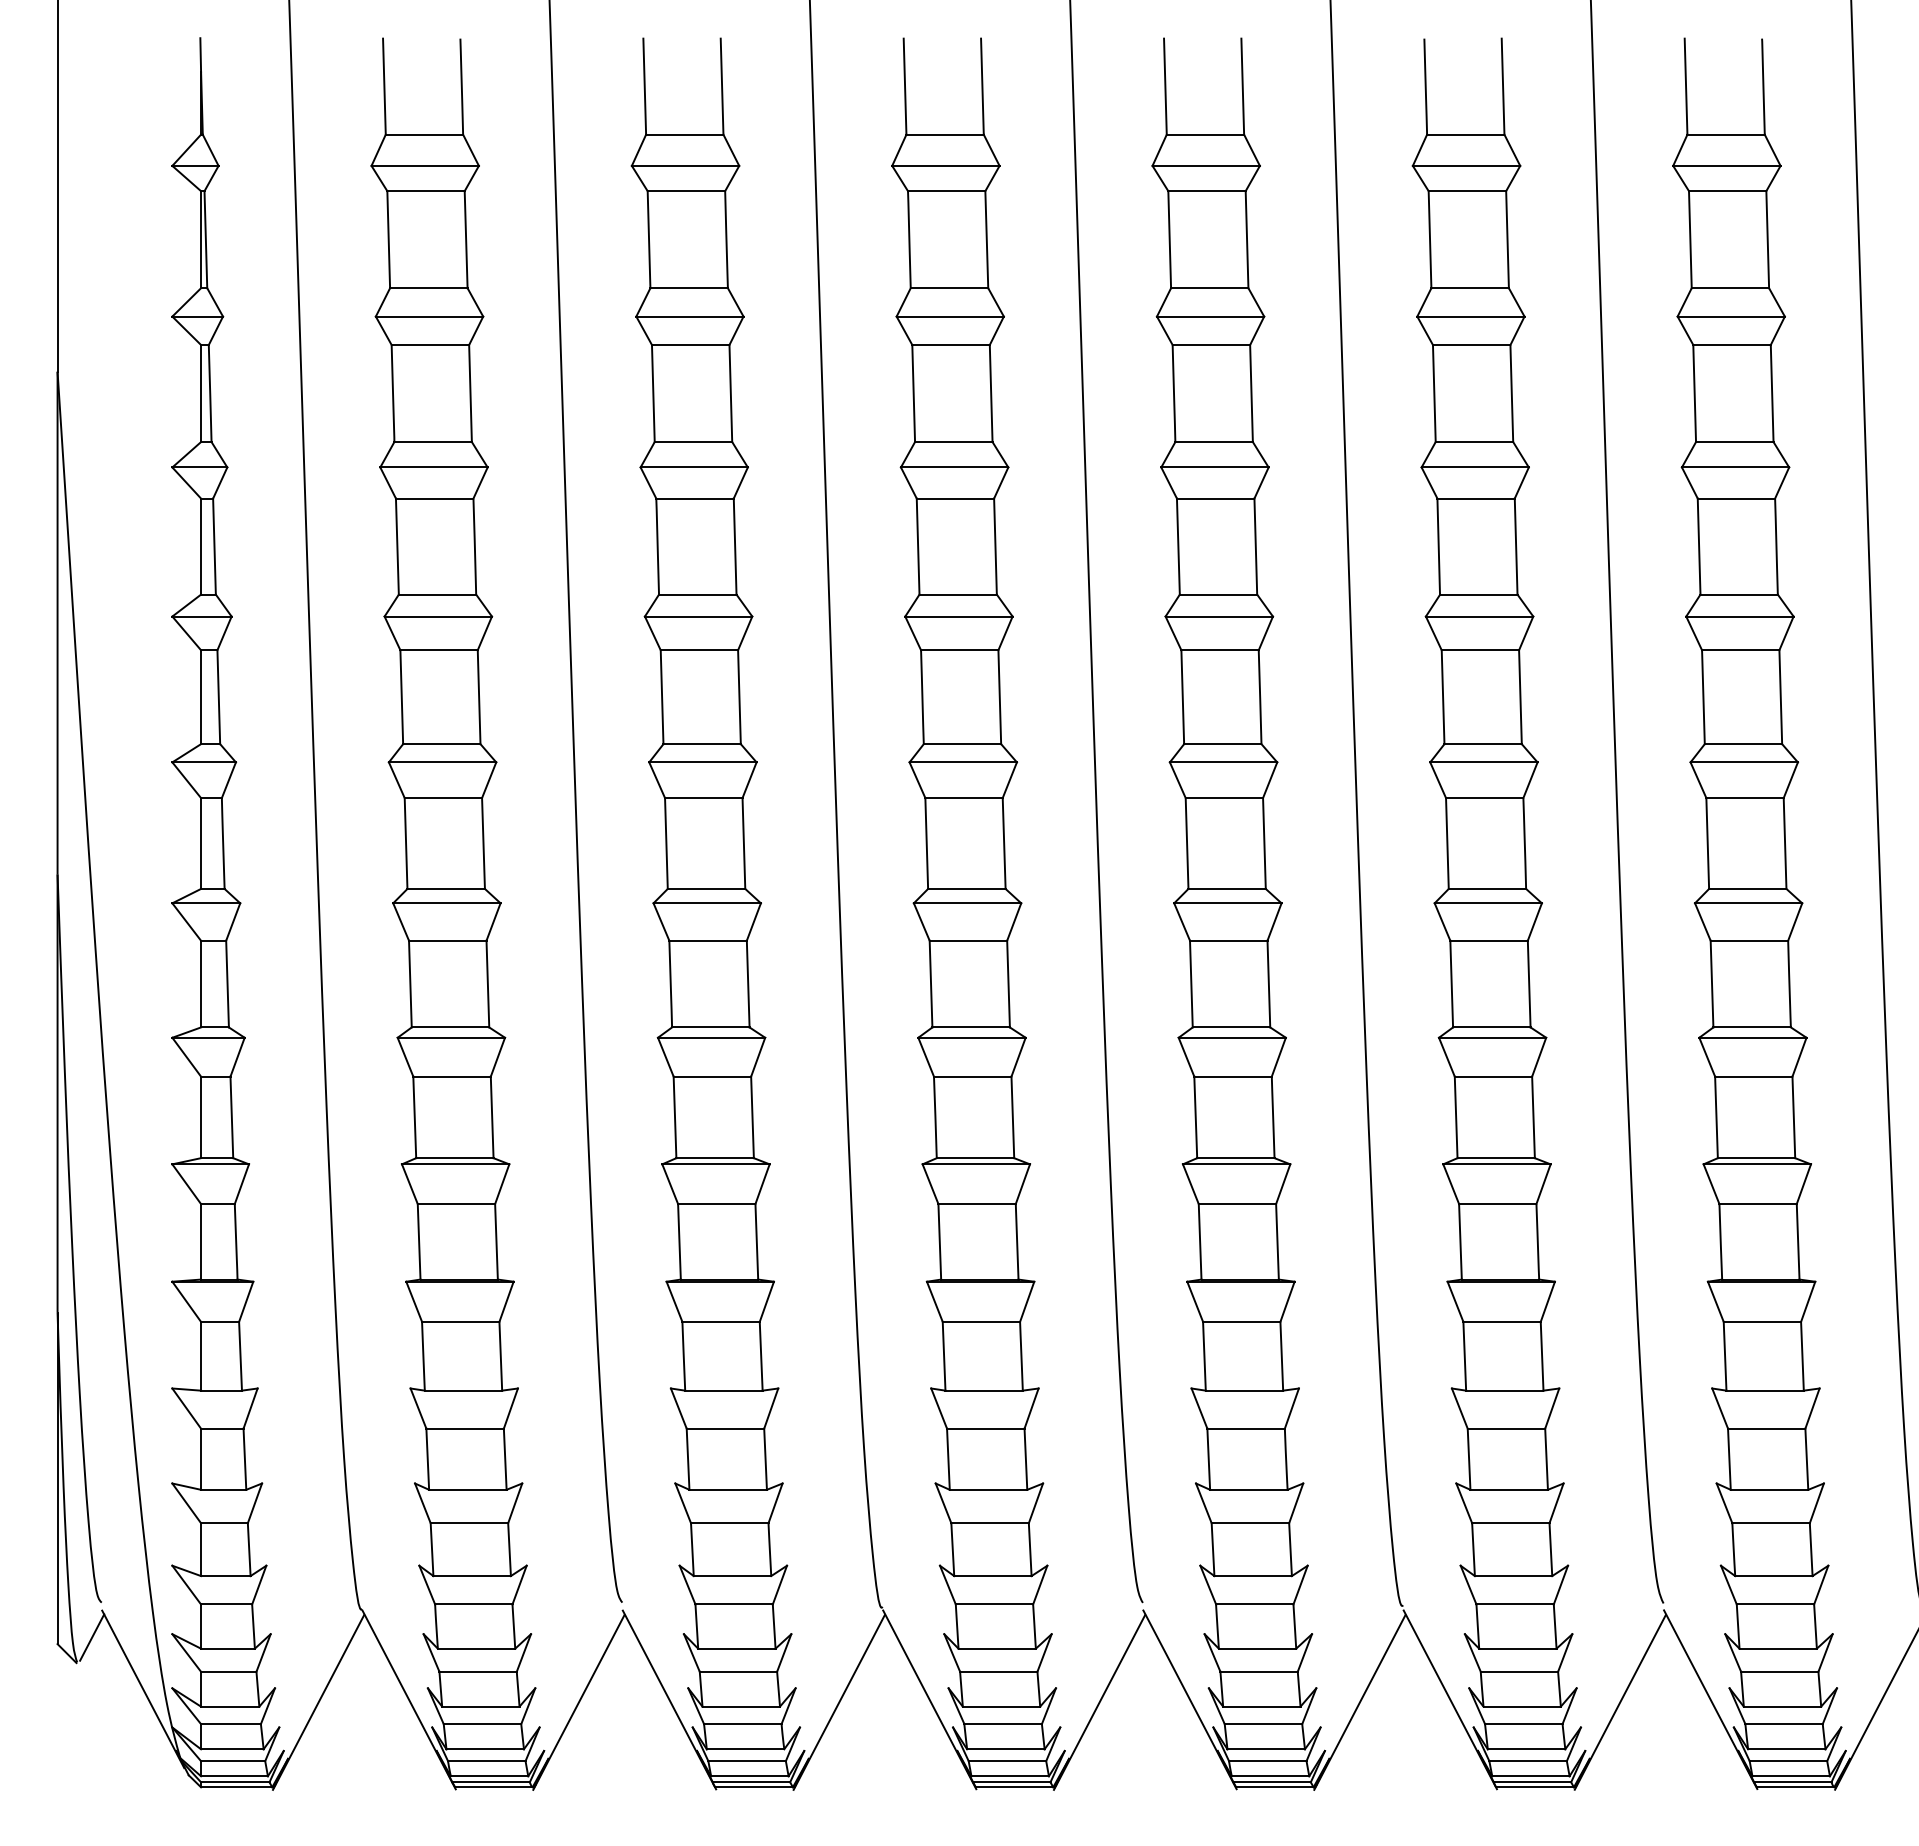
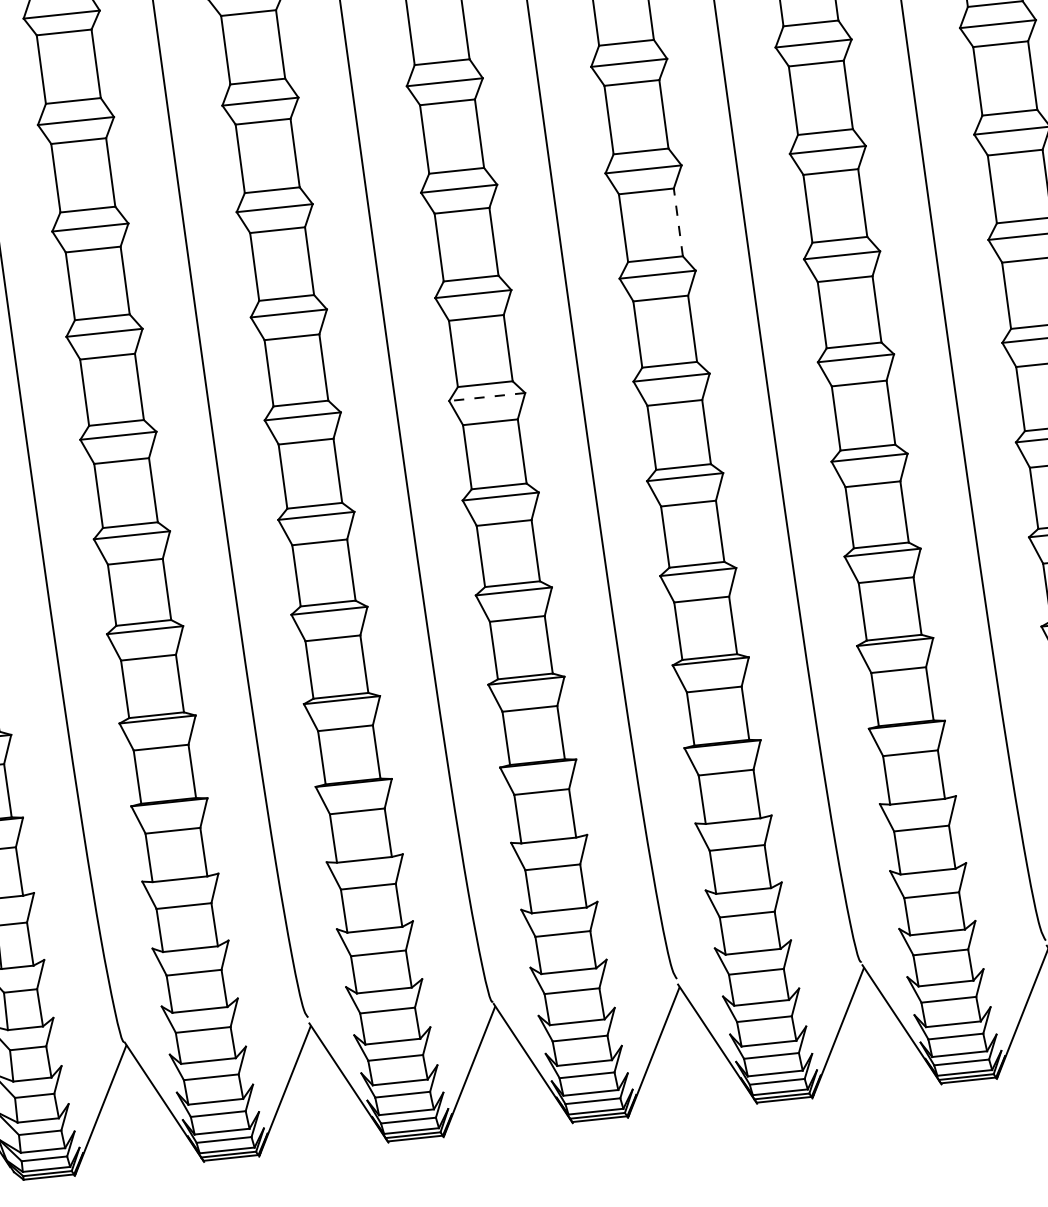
line: (1255, 546) -> (678, 222), solid -> dashed
line: (963, 762) -> (487, 397), solid -> dashed

